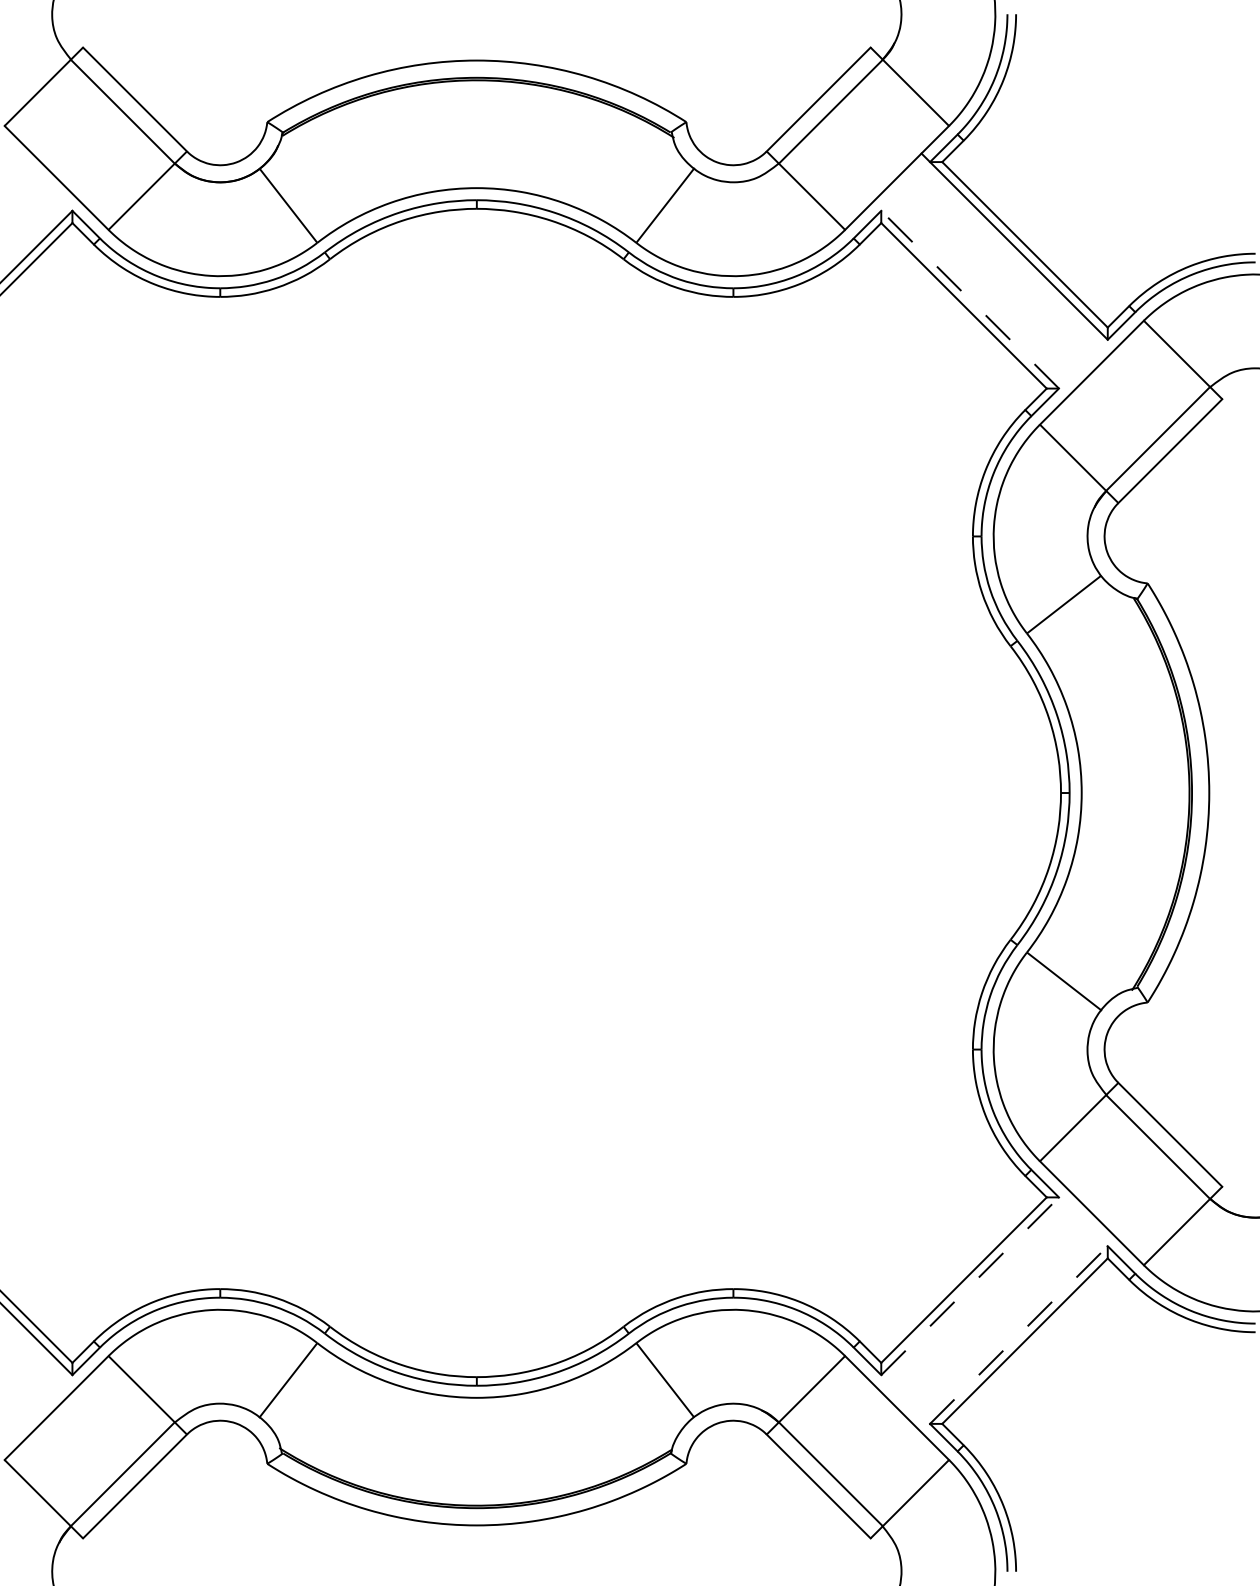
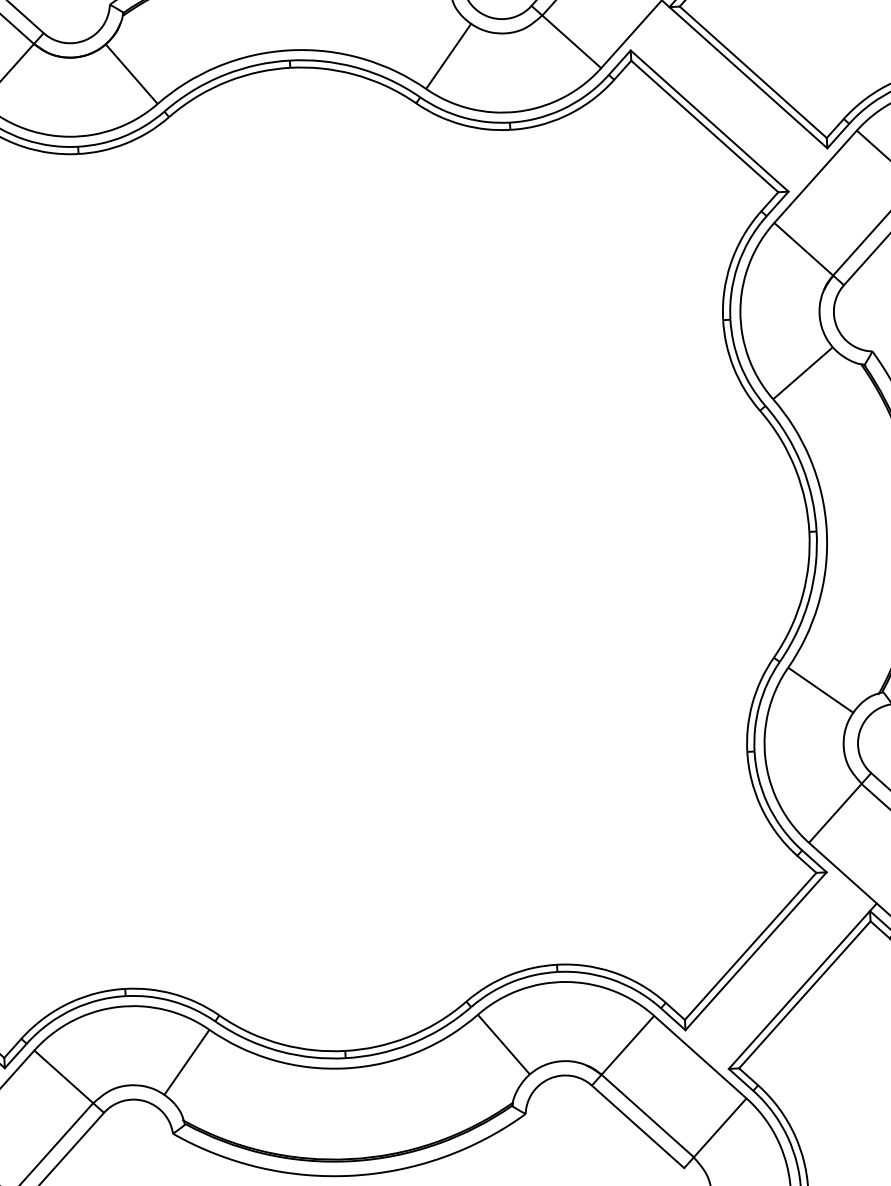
line: (970, 299) -> (709, 120), dashed -> solid
line: (970, 1286) -> (756, 951), dashed -> solid
line: (1023, 1330) -> (803, 985), dashed -> solid

